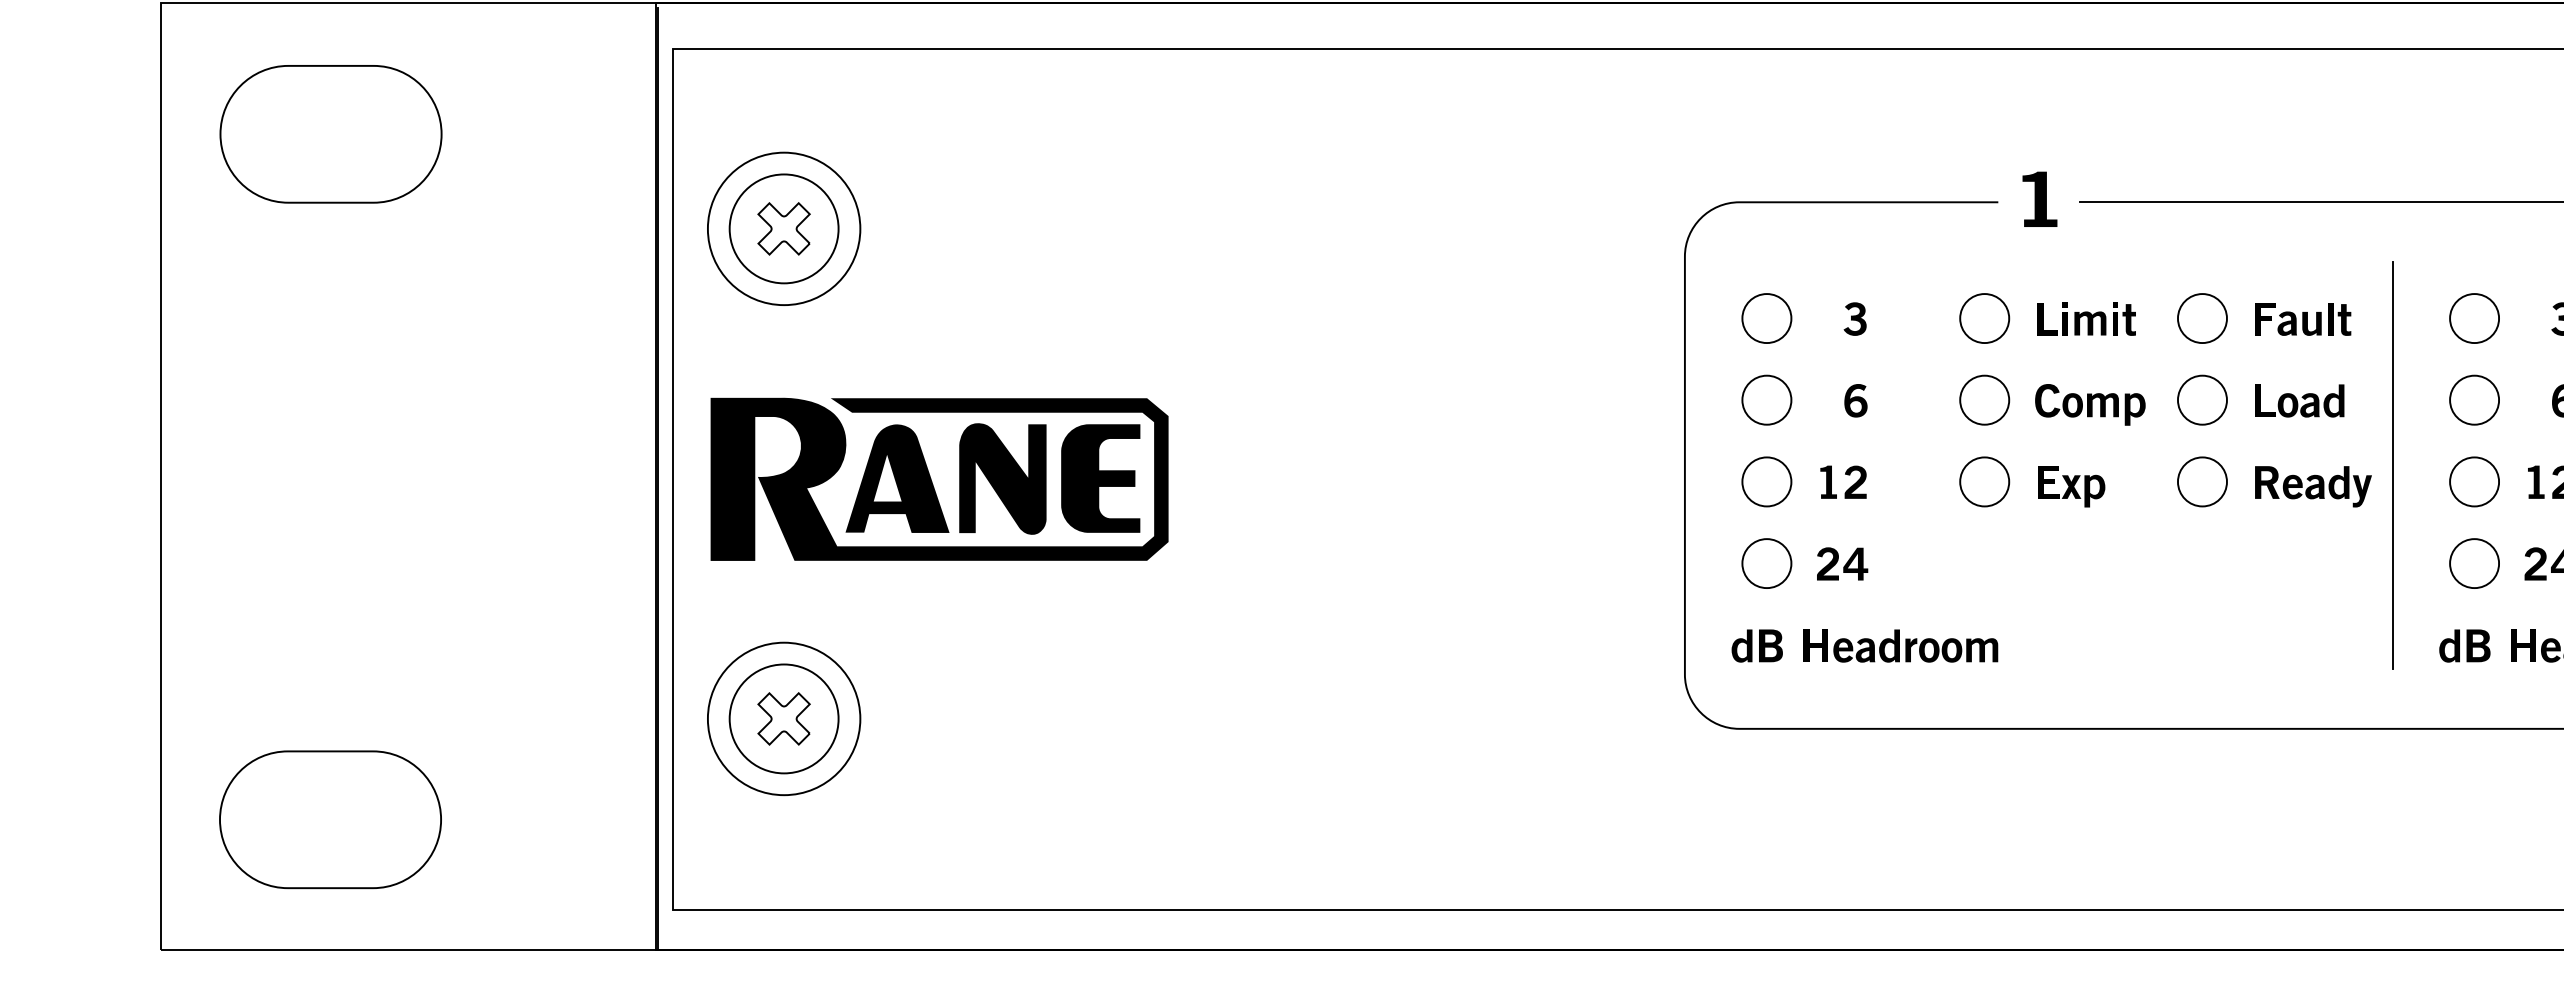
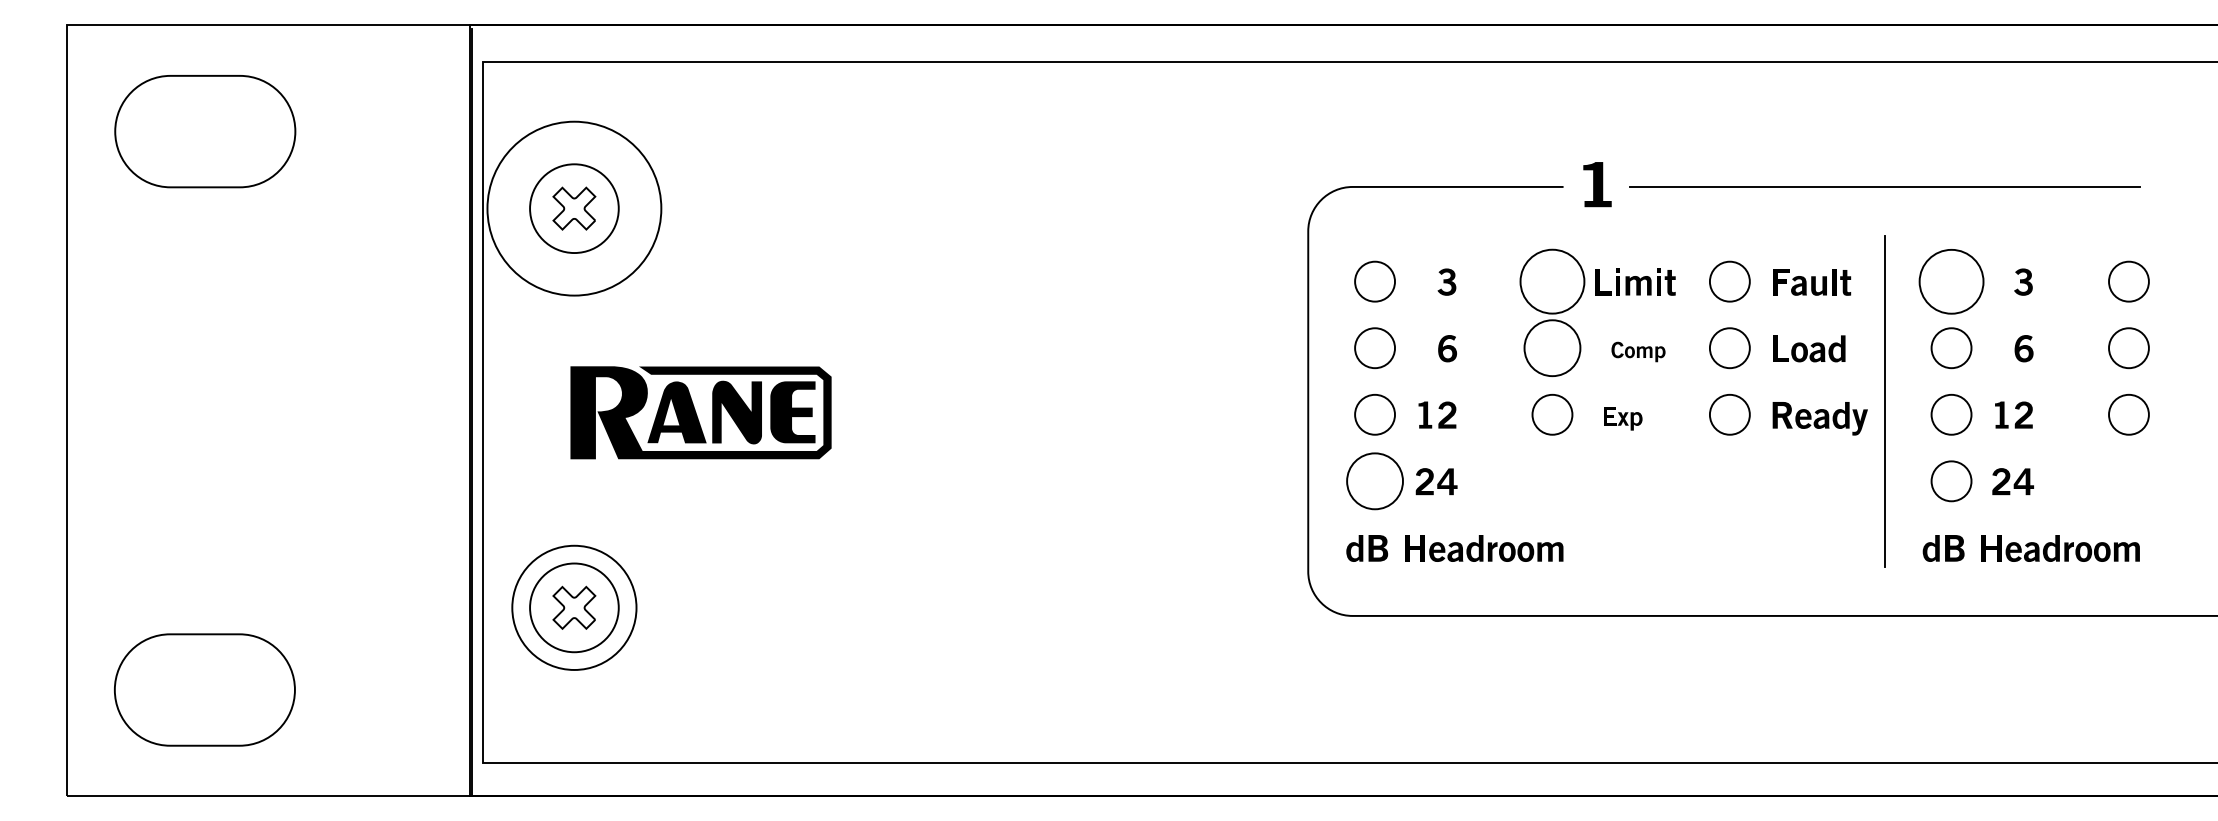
circle: (784, 228) -> (574, 208), size x1.4
circle: (1984, 318) -> (1552, 281), size x1.6
circle: (2474, 318) -> (1951, 281), size x1.6
circle: (1984, 400) -> (1552, 348), size x1.4
part: (2090, 404) -> (1638, 351), size x0.6
part: (938, 479) -> (700, 412), size x0.7
part: (2071, 486) -> (1623, 418), size x0.7
circle: (1767, 563) -> (1375, 481), size x1.4

